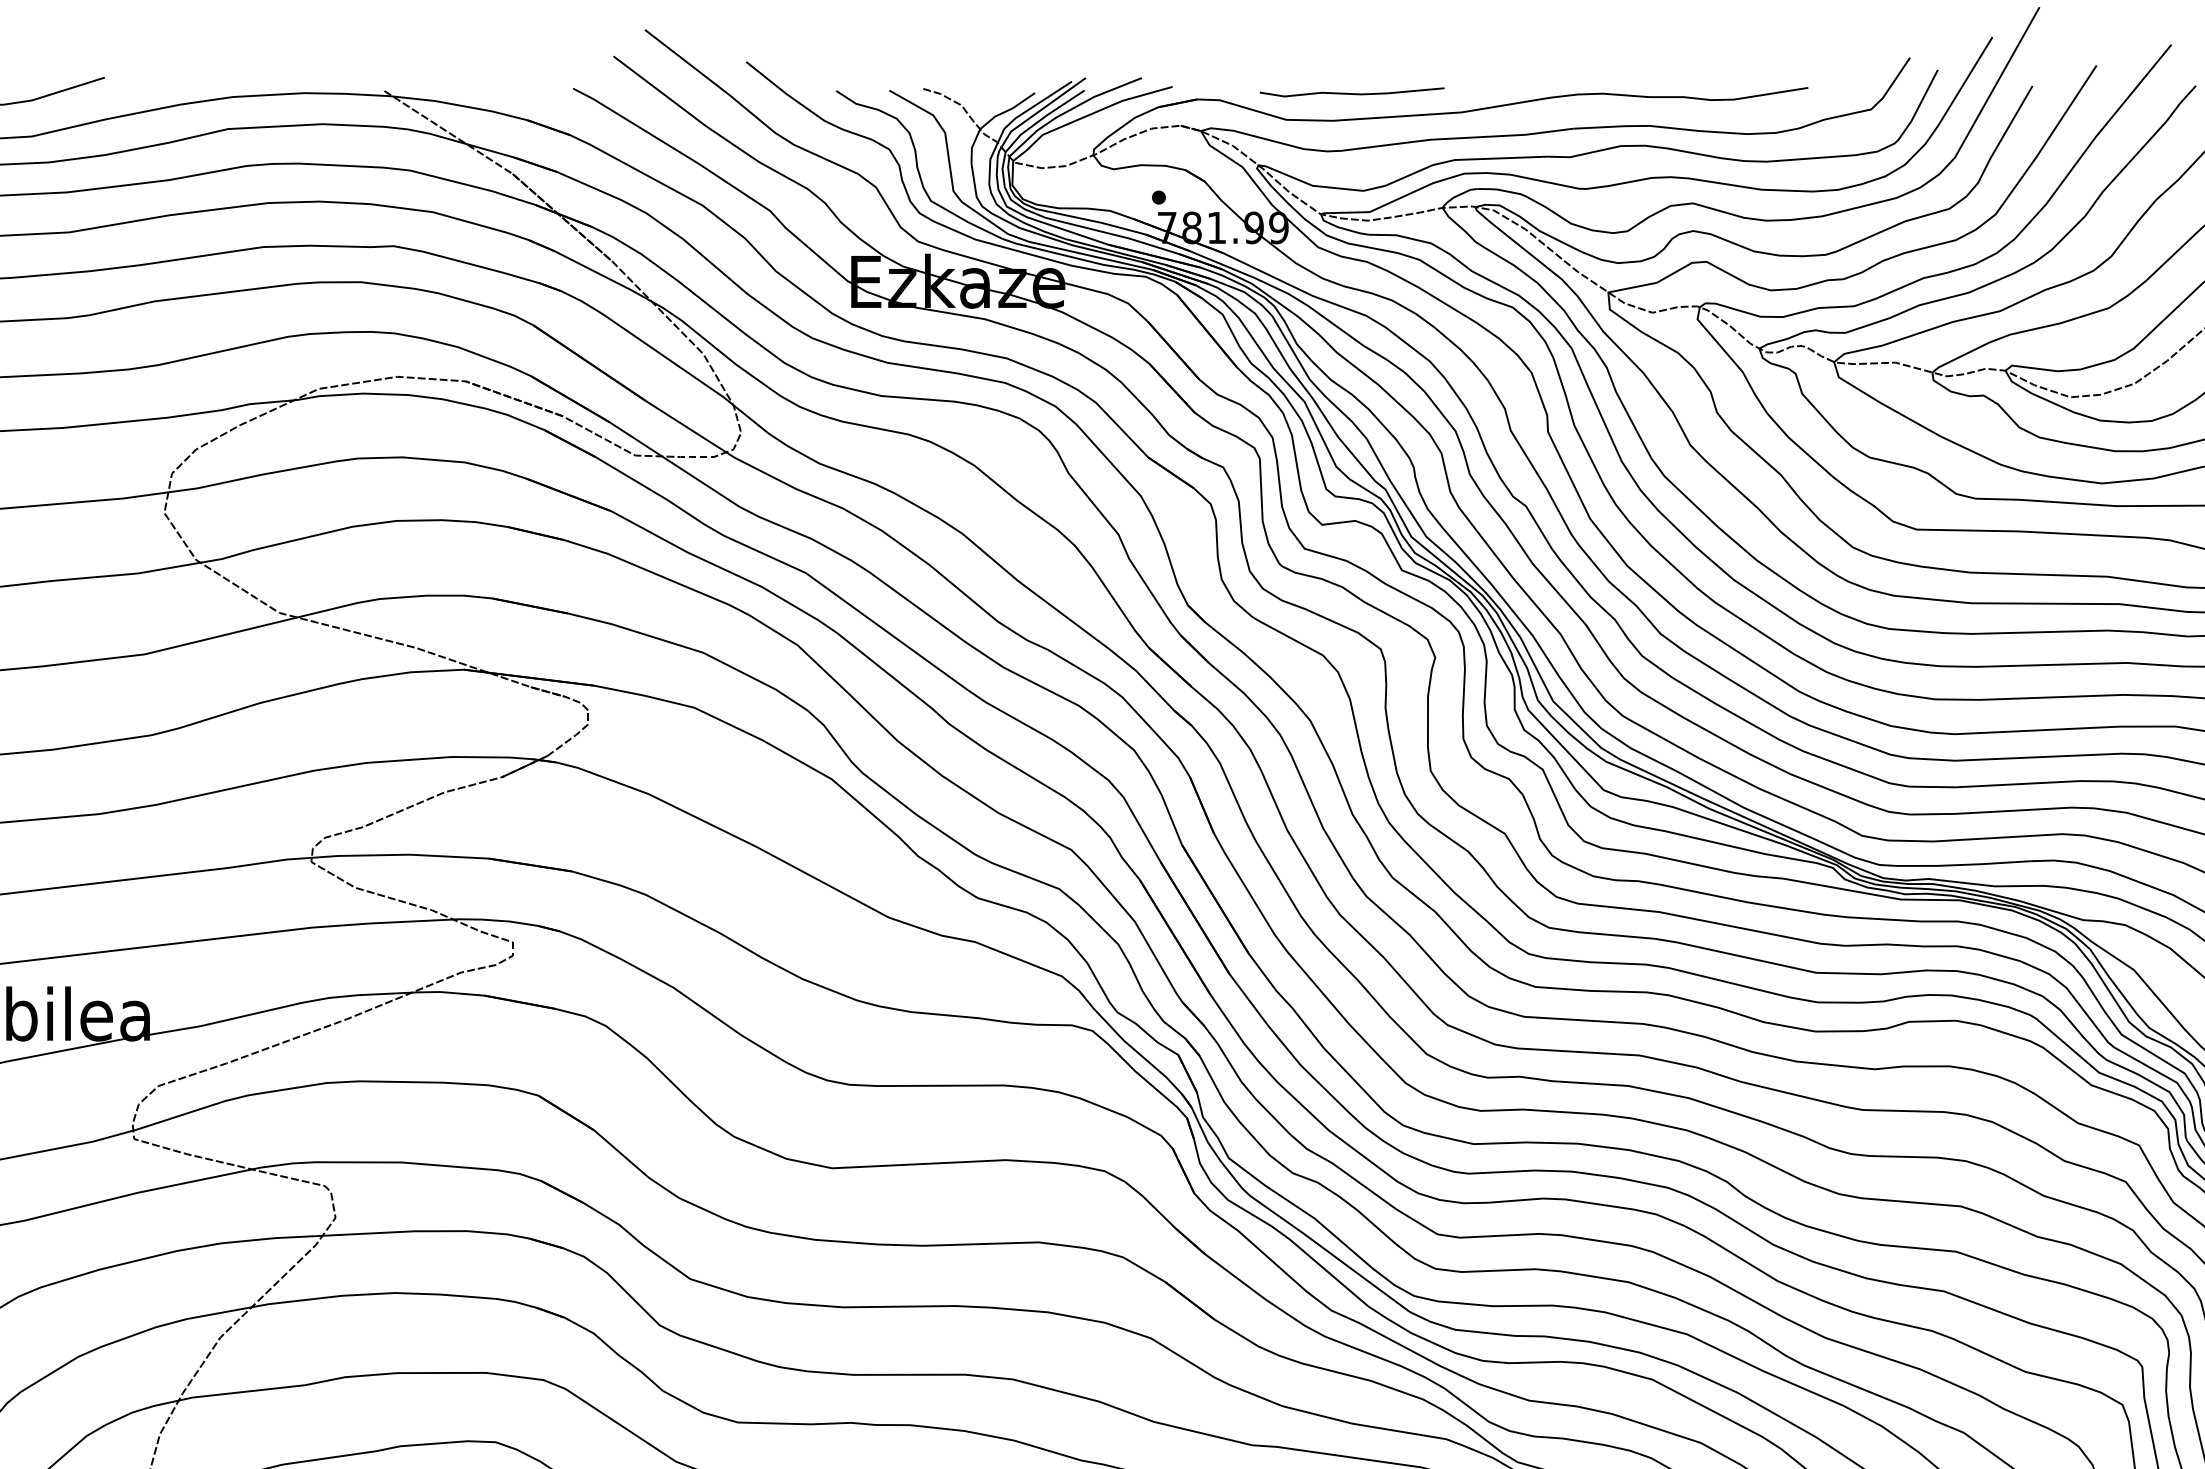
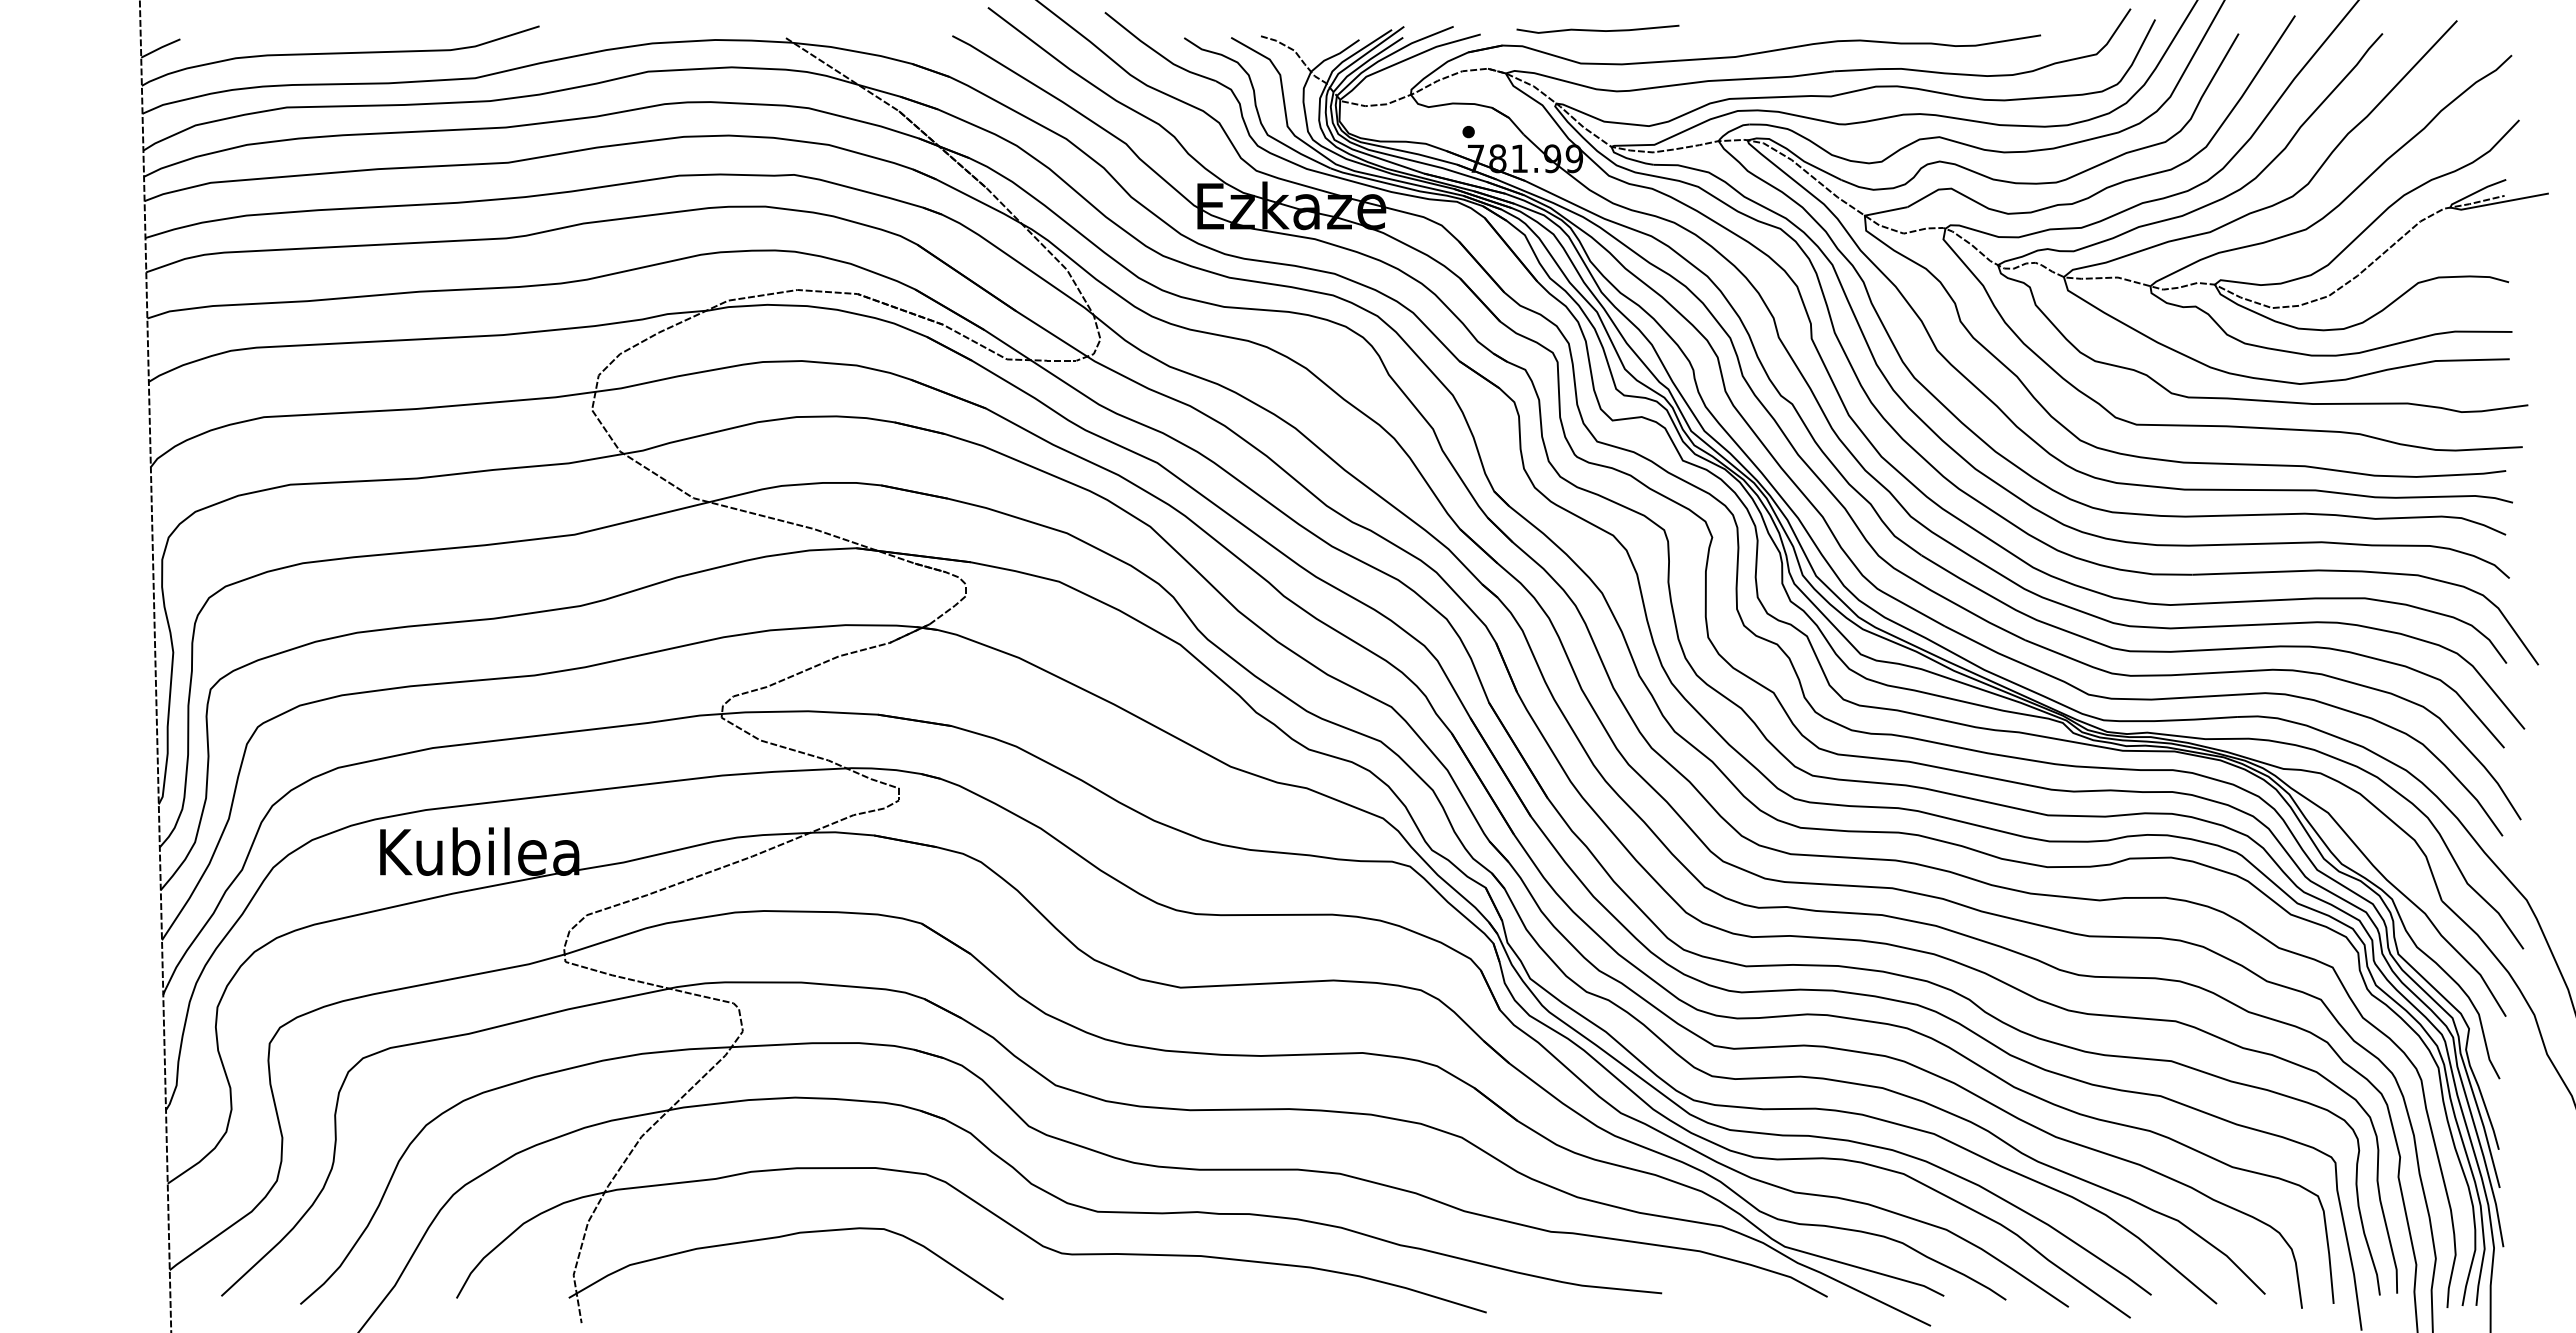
curve: (1351, 92) -> (1597, 29), moved

